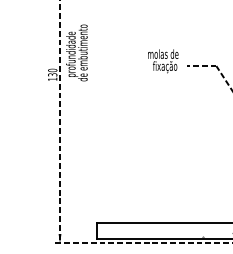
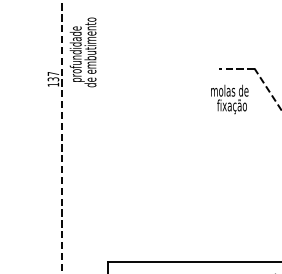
text: (163, 61) -> (230, 99), moved
text: (52, 70) -> (53, 73), 130 -> 137

